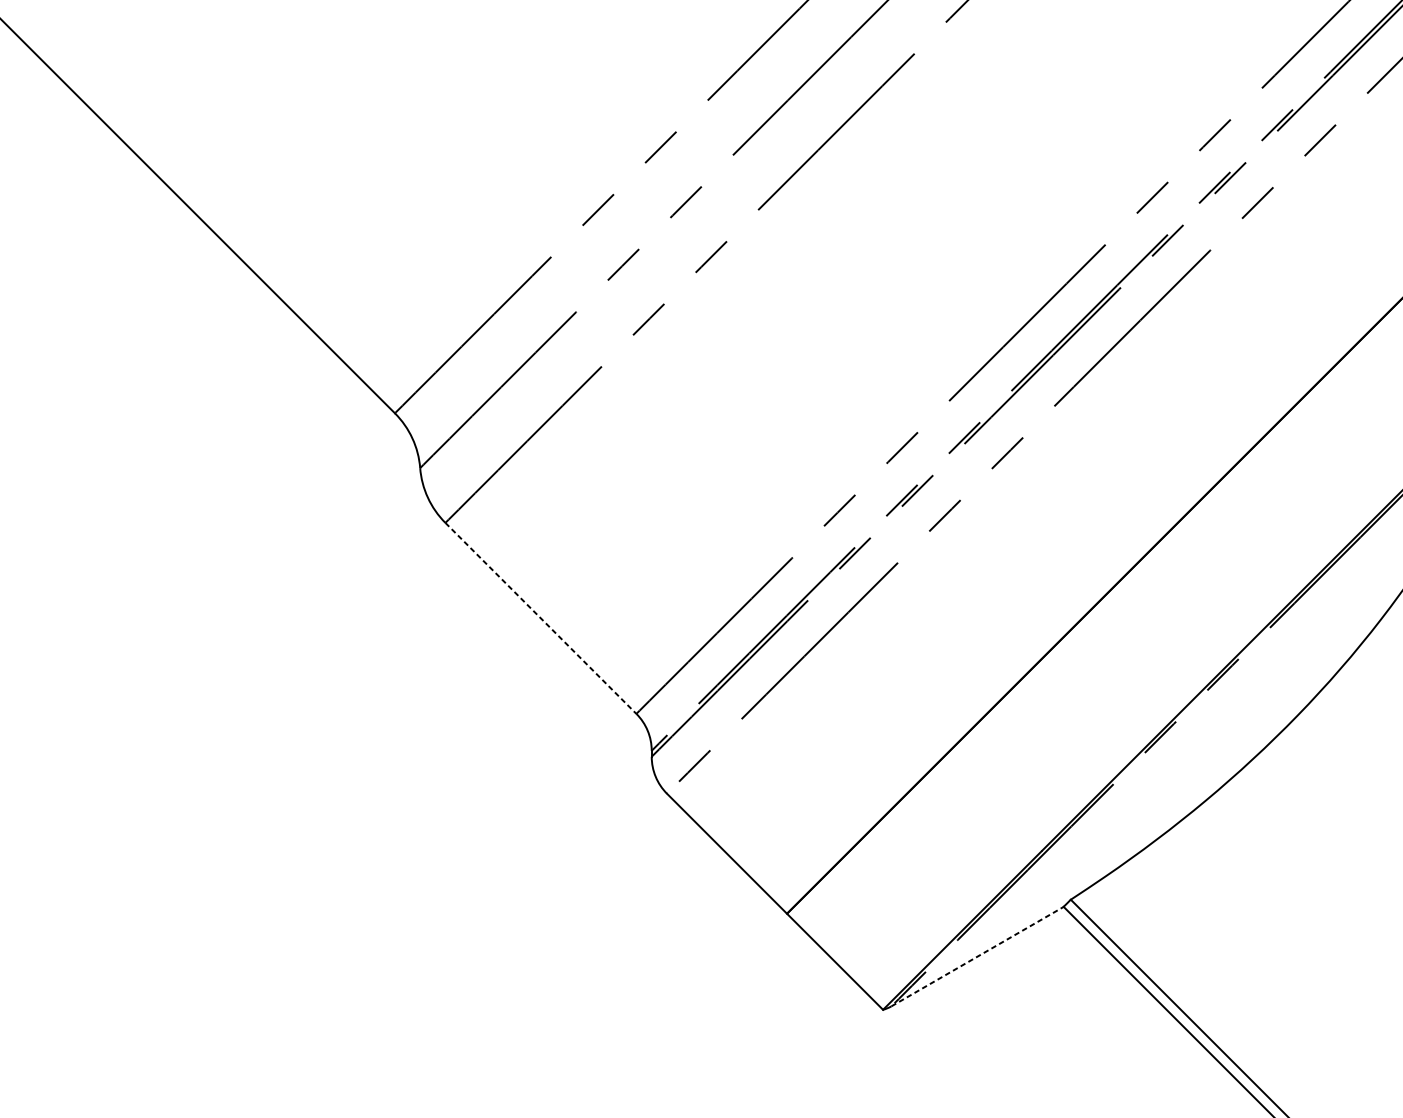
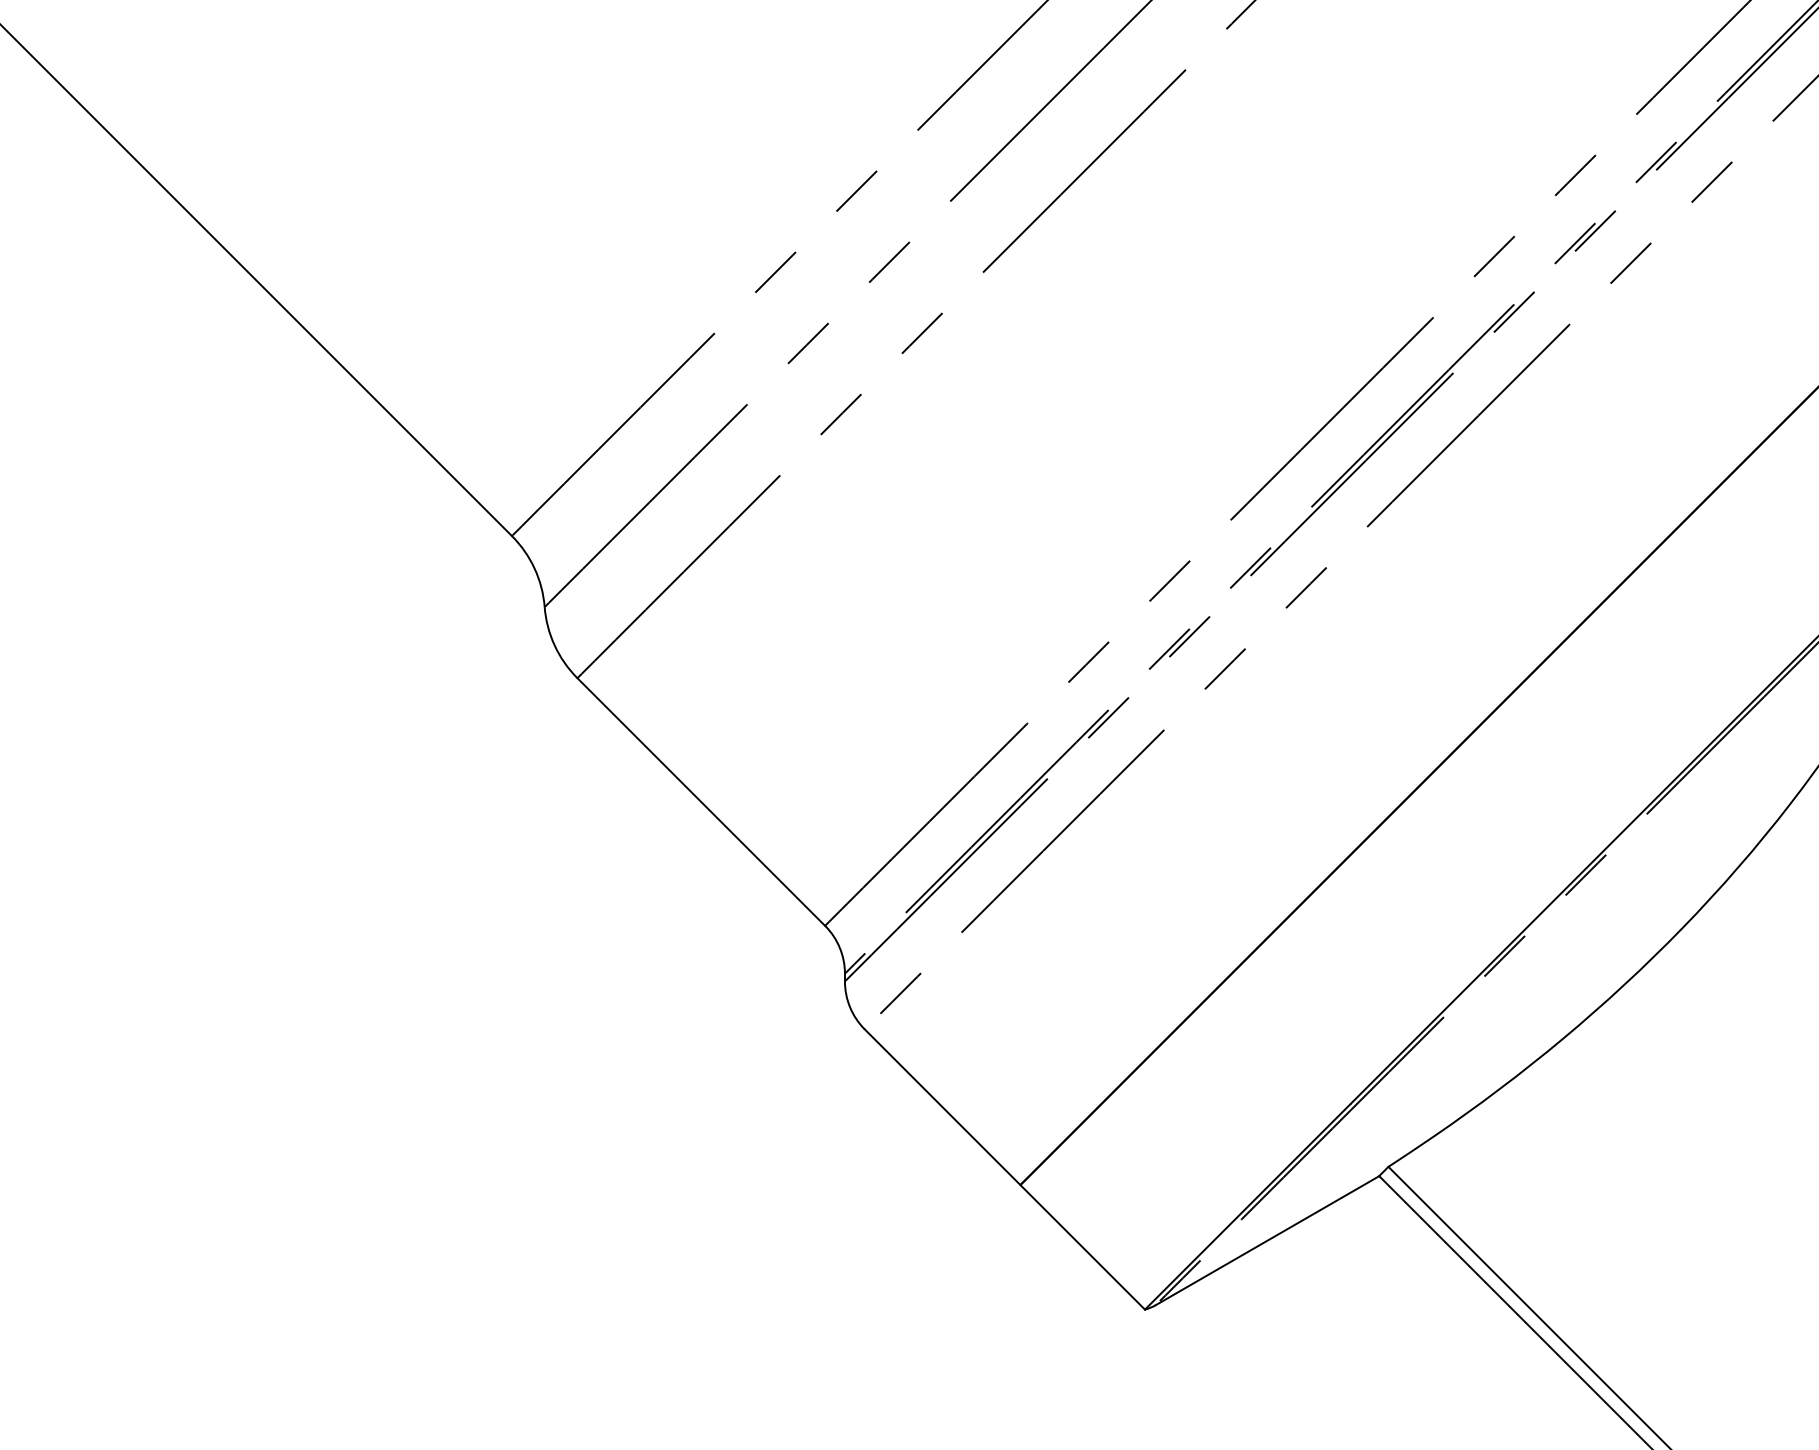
line: (541, 618) -> (701, 802), dashed -> solid
line: (977, 956) -> (1267, 1240), dashed -> solid

